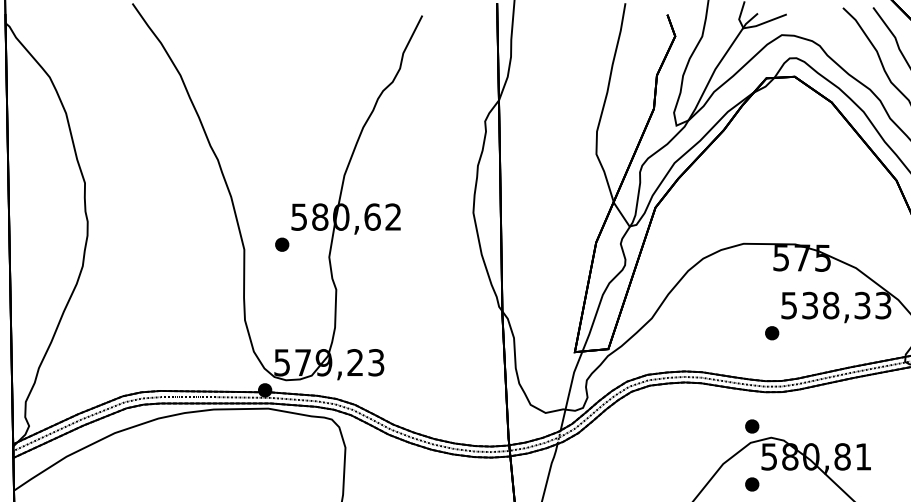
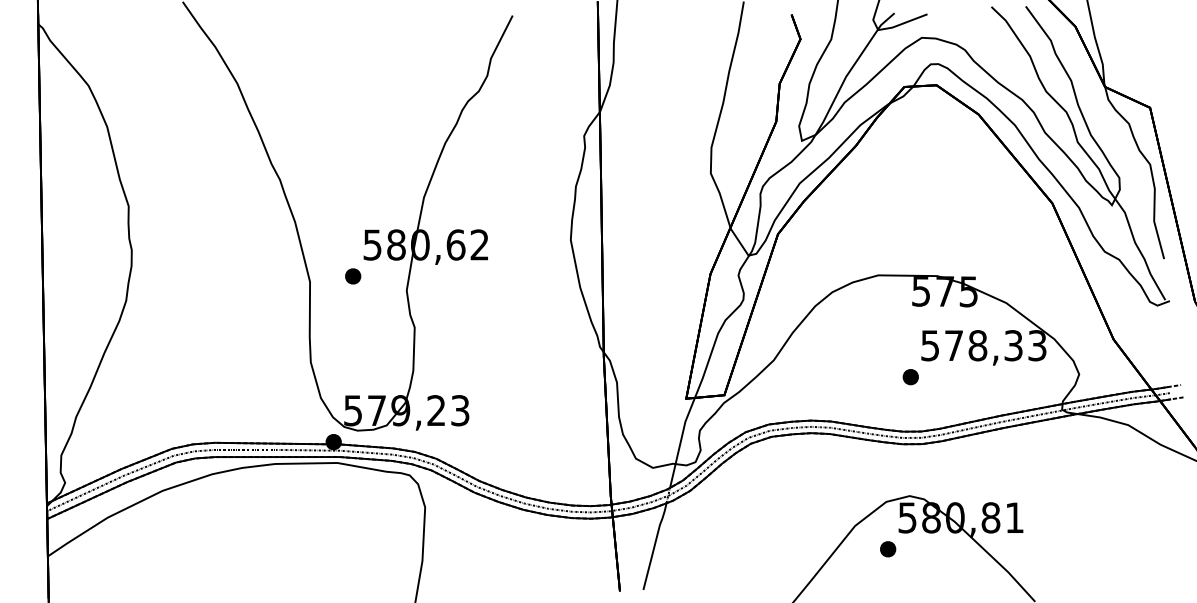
text: (809, 305) -> (953, 345), 538,33 -> 578,33
part: (752, 426) -> (888, 483), removed

